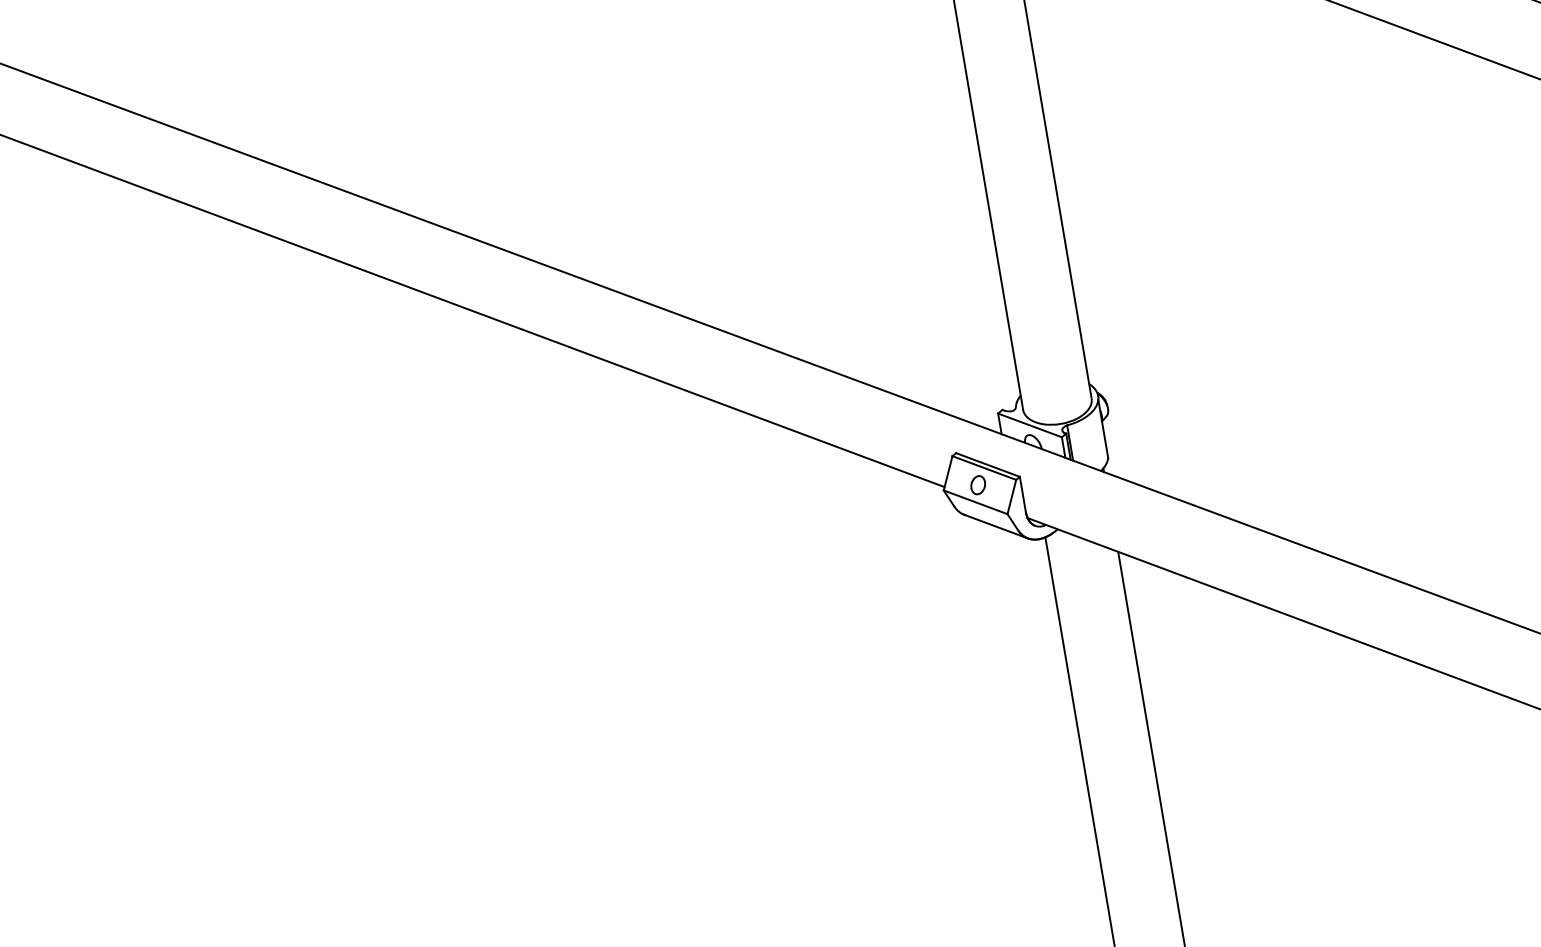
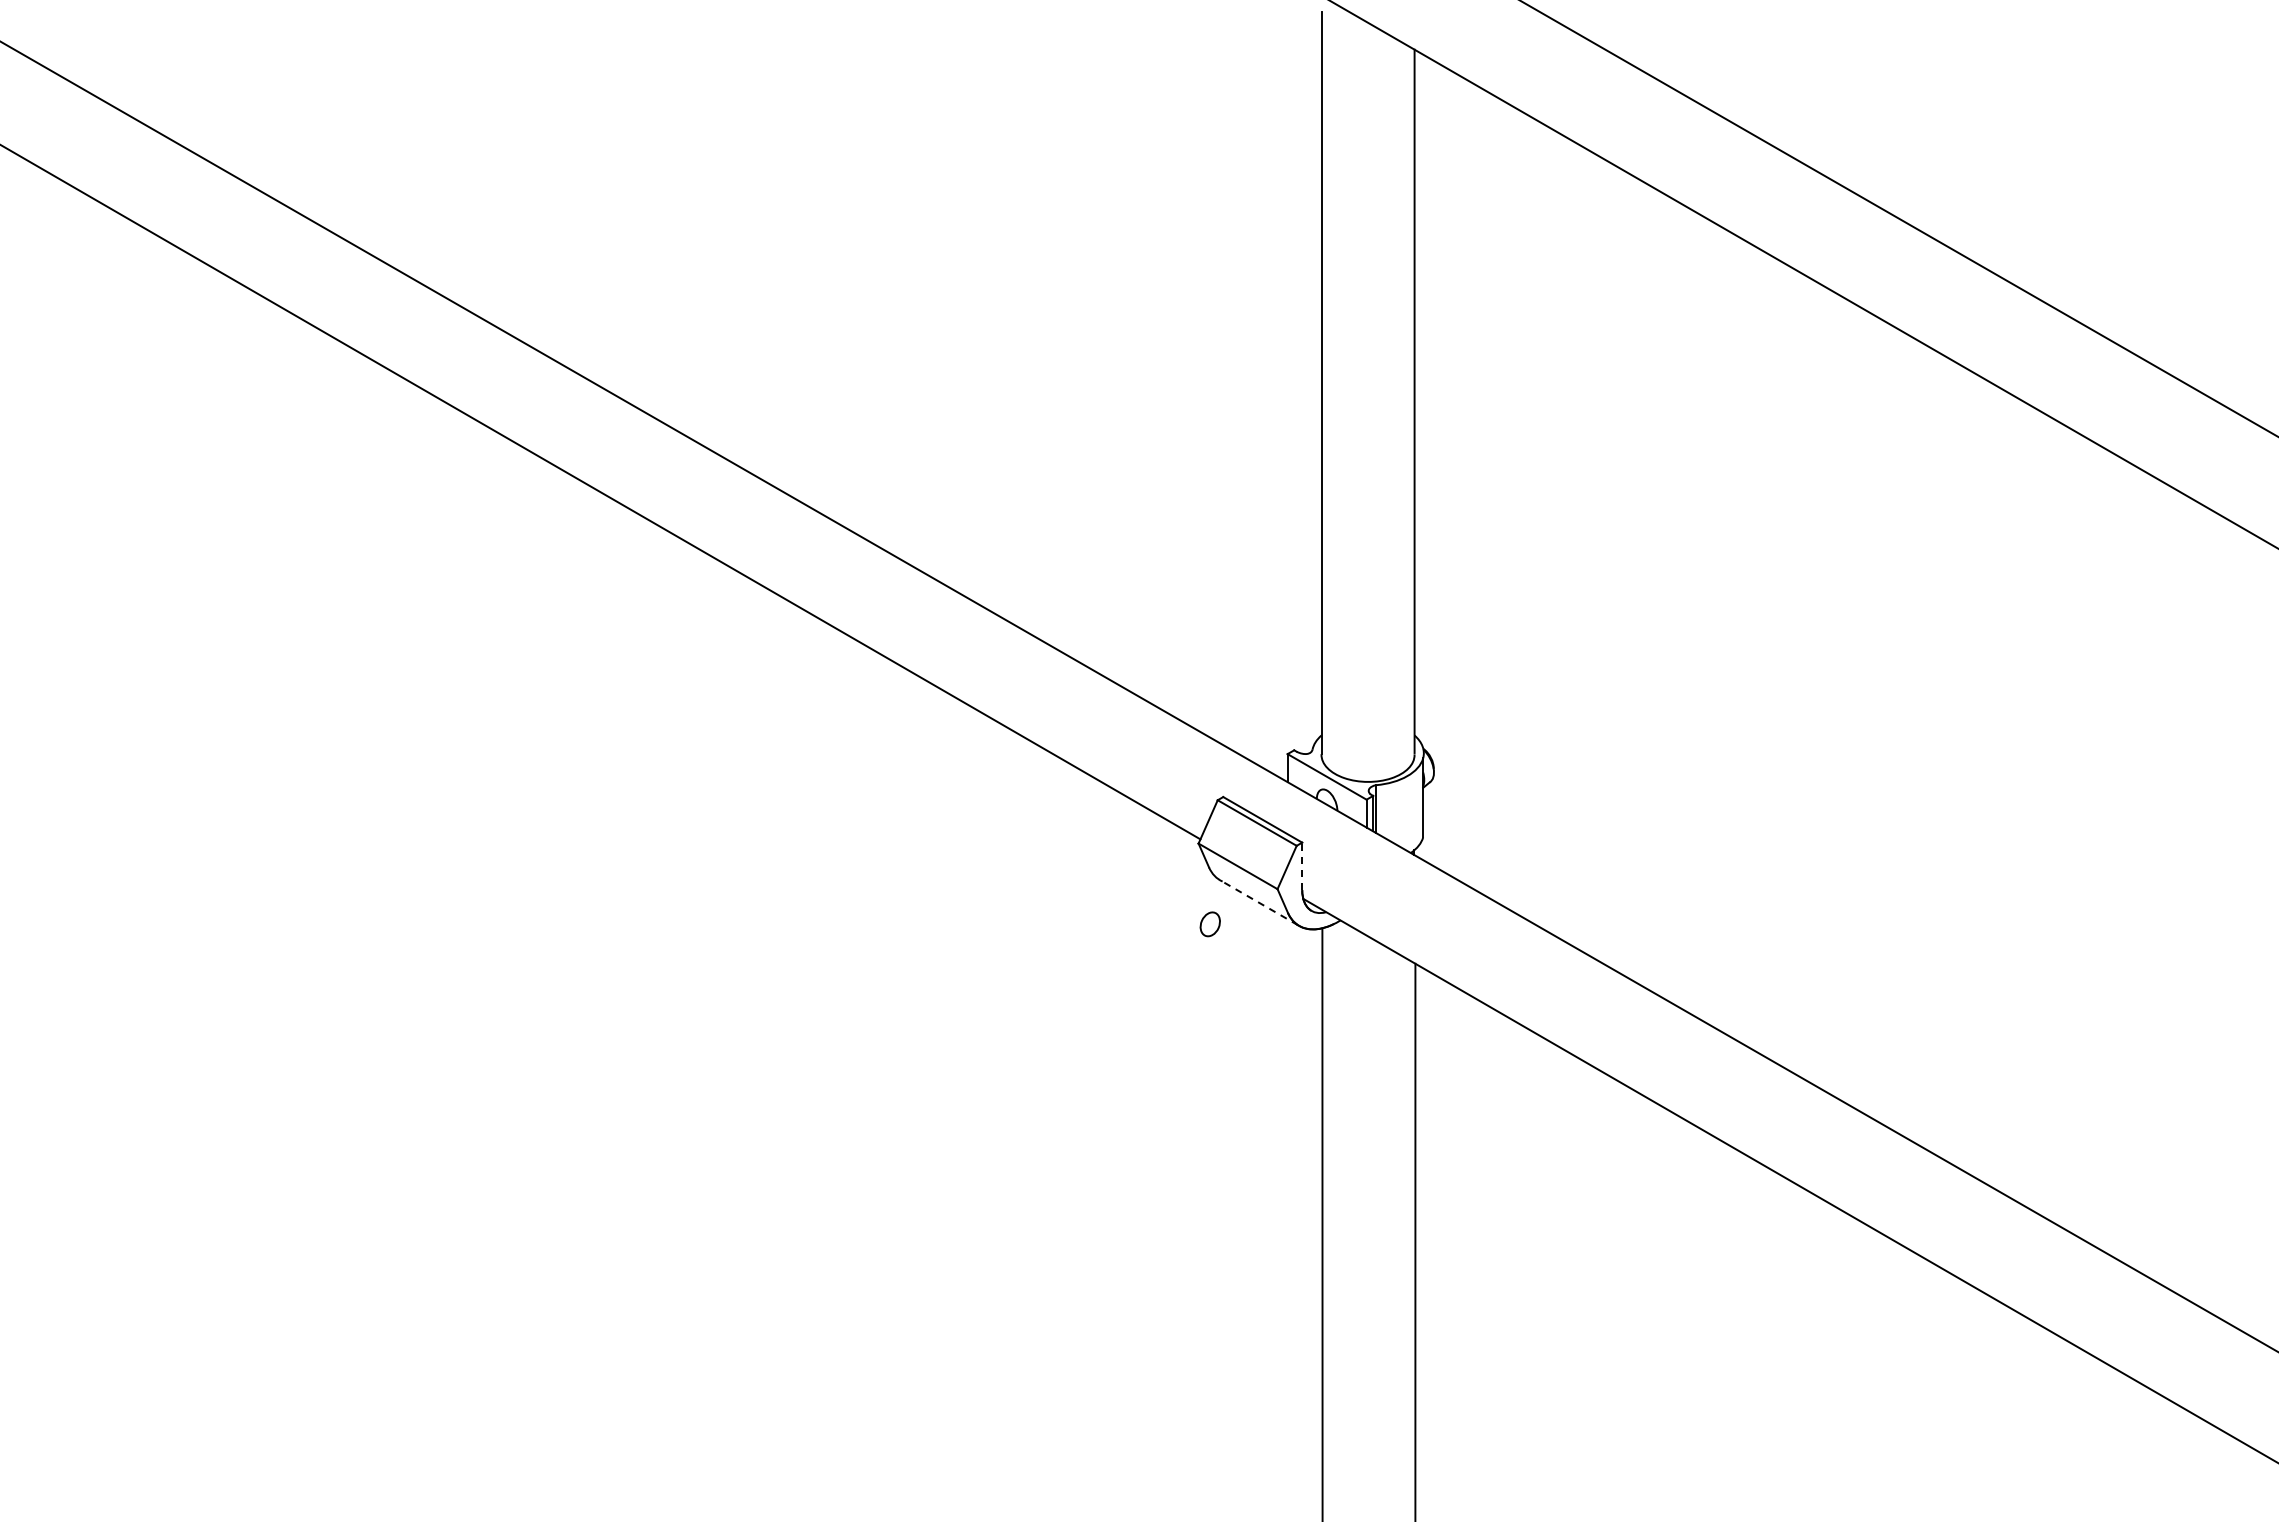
part: (977, 485) -> (1209, 924), moved
line: (1023, 494) -> (1302, 866), solid -> dashed
line: (995, 526) -> (1258, 902), solid -> dashed

